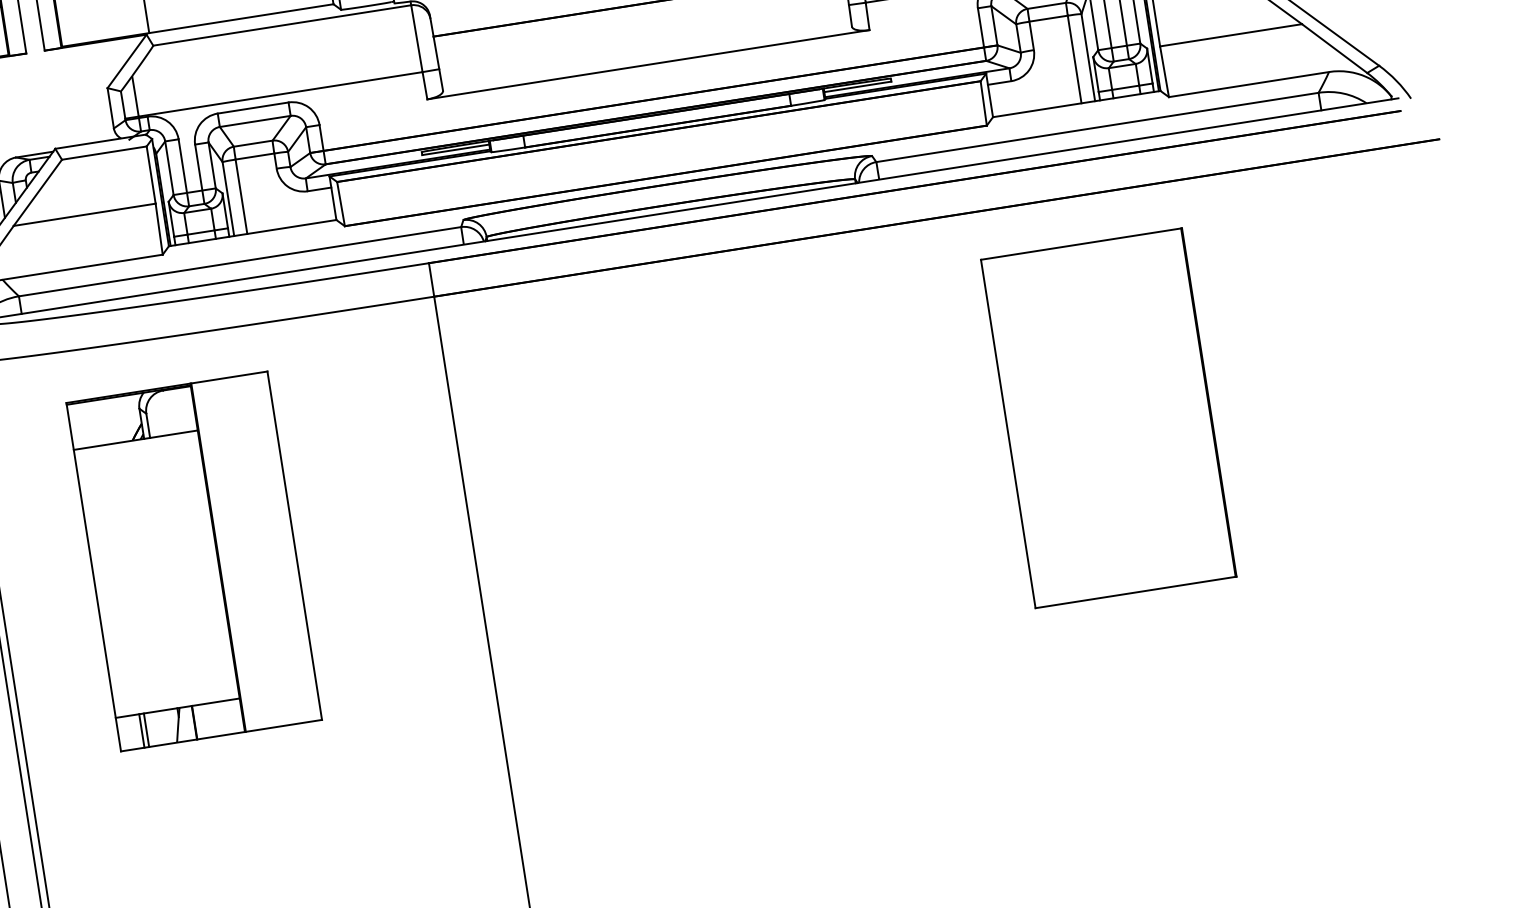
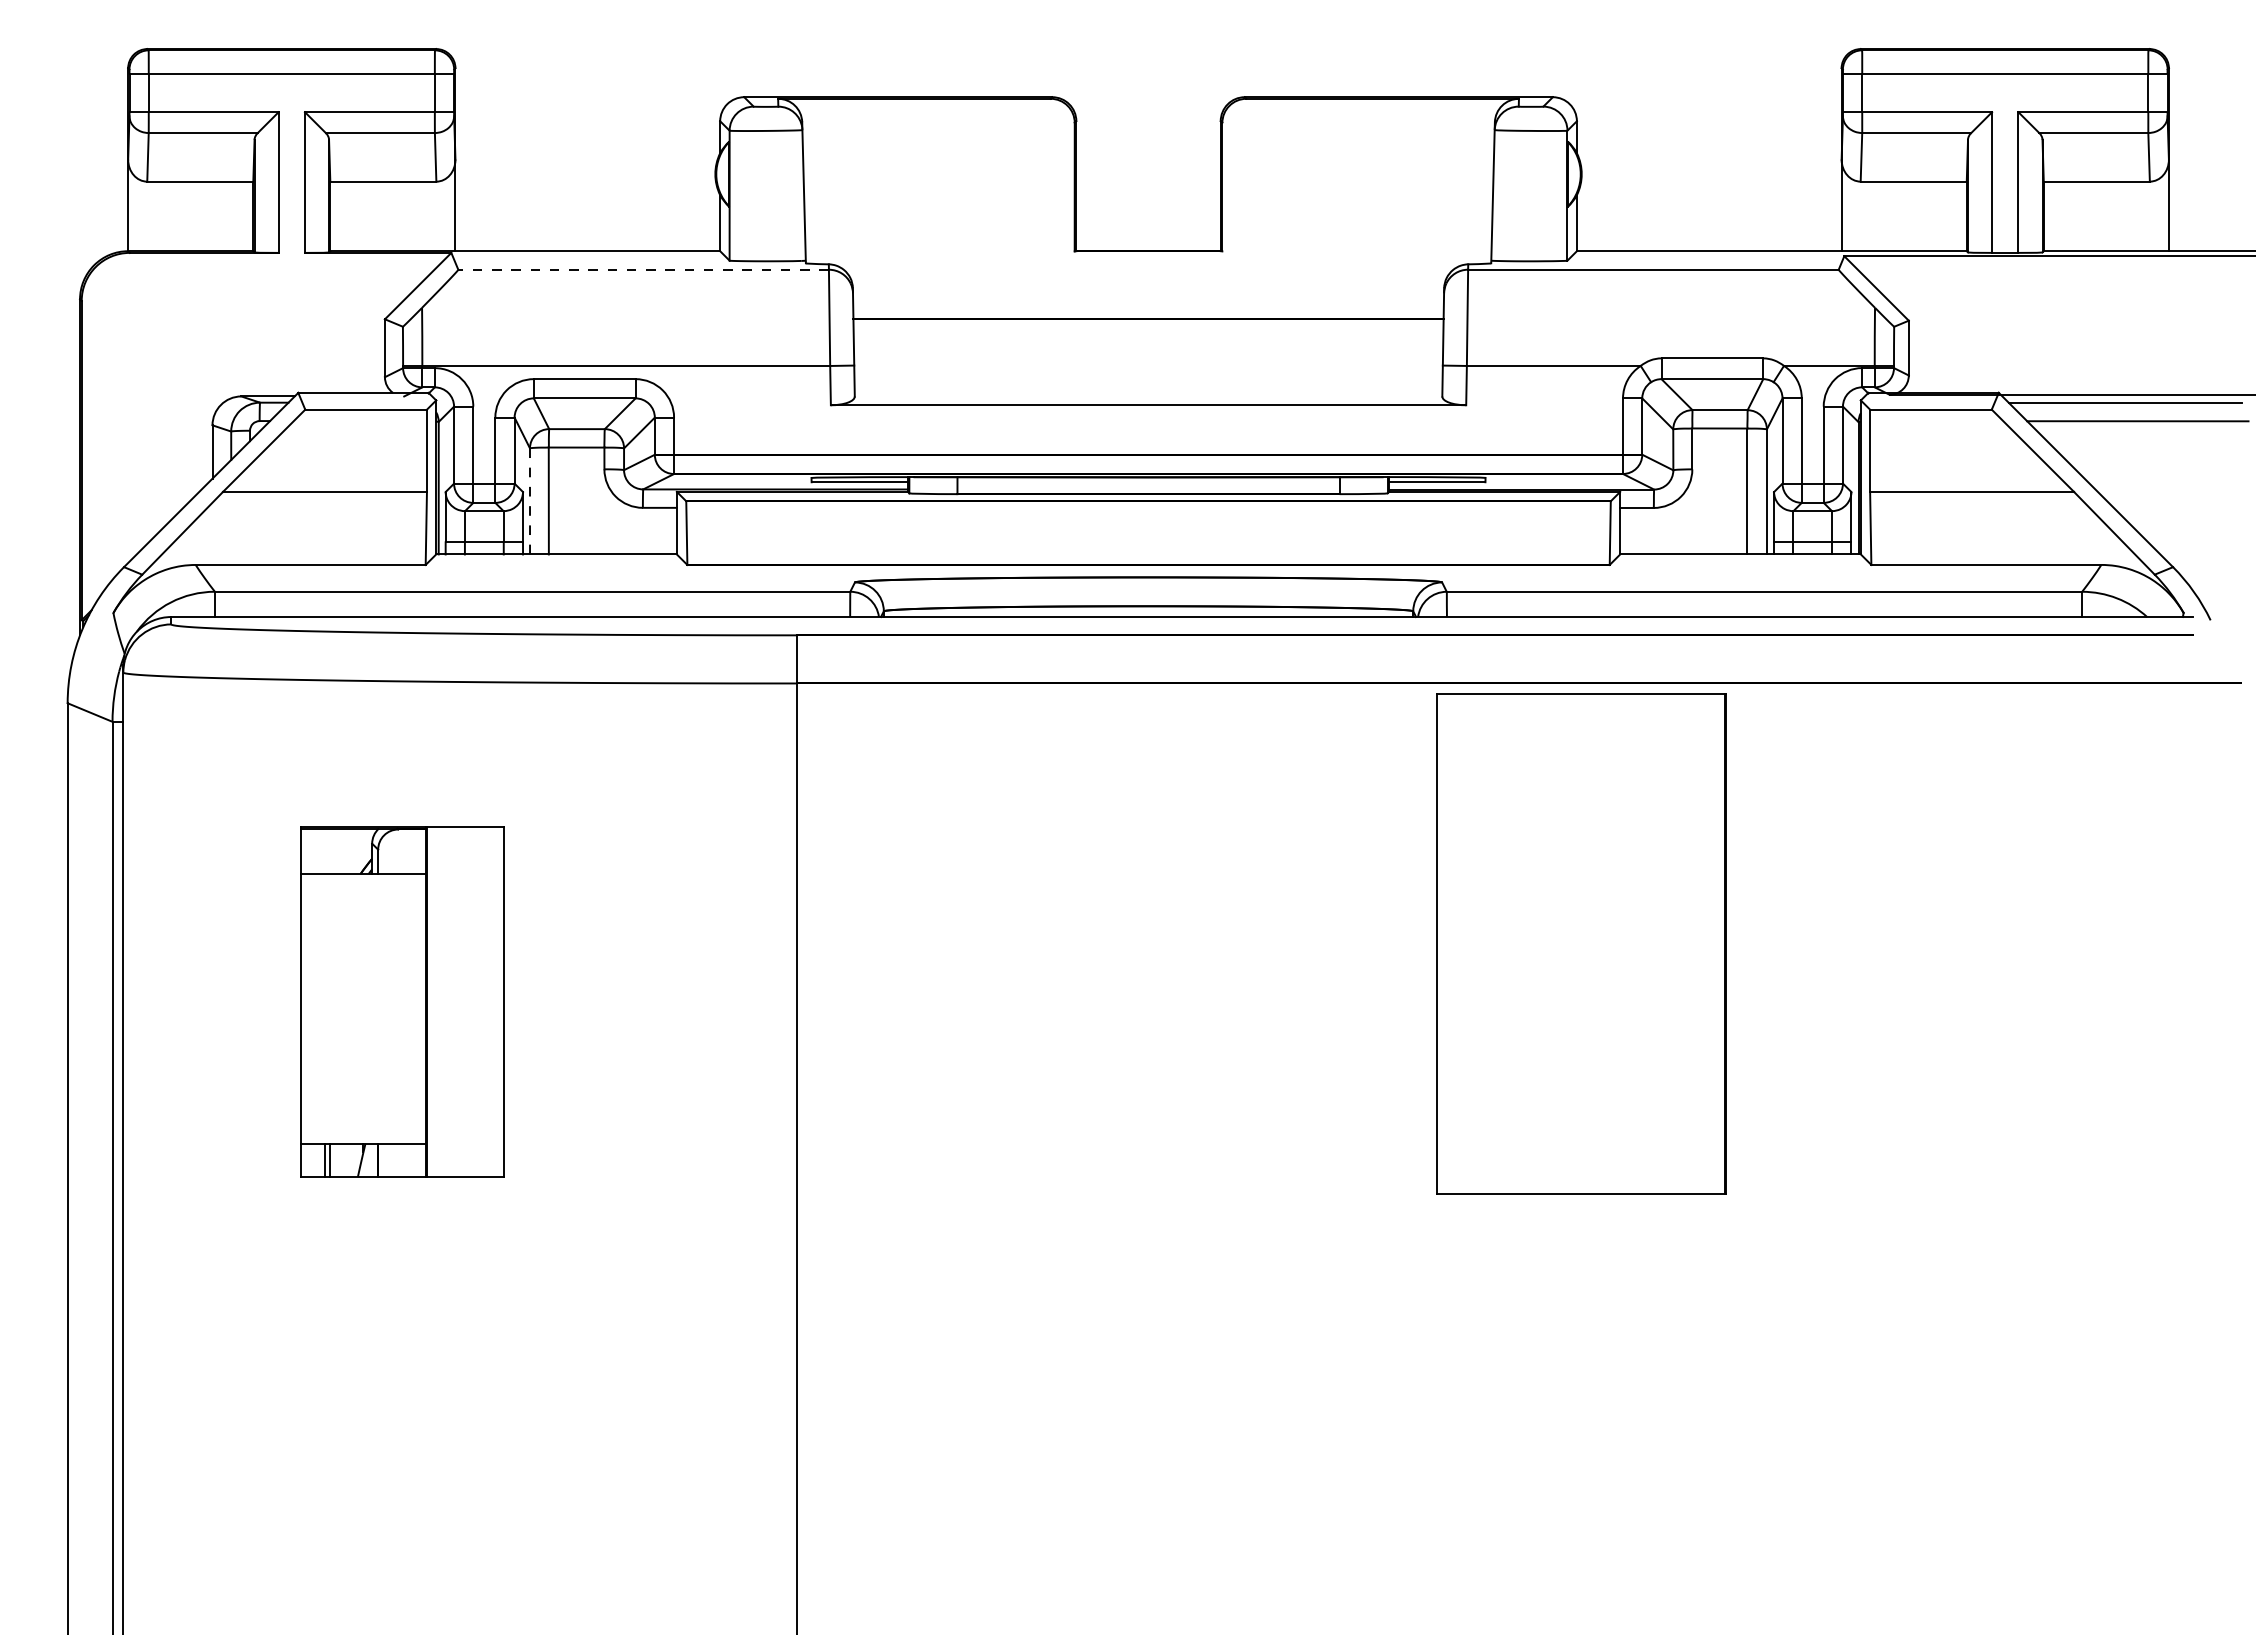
line: (282, 25) -> (643, 269), solid -> dashed
line: (228, 199) -> (530, 501), solid -> dashed
part: (1108, 417) -> (1581, 943), moved
part: (194, 561) -> (402, 1001), size x0.7

